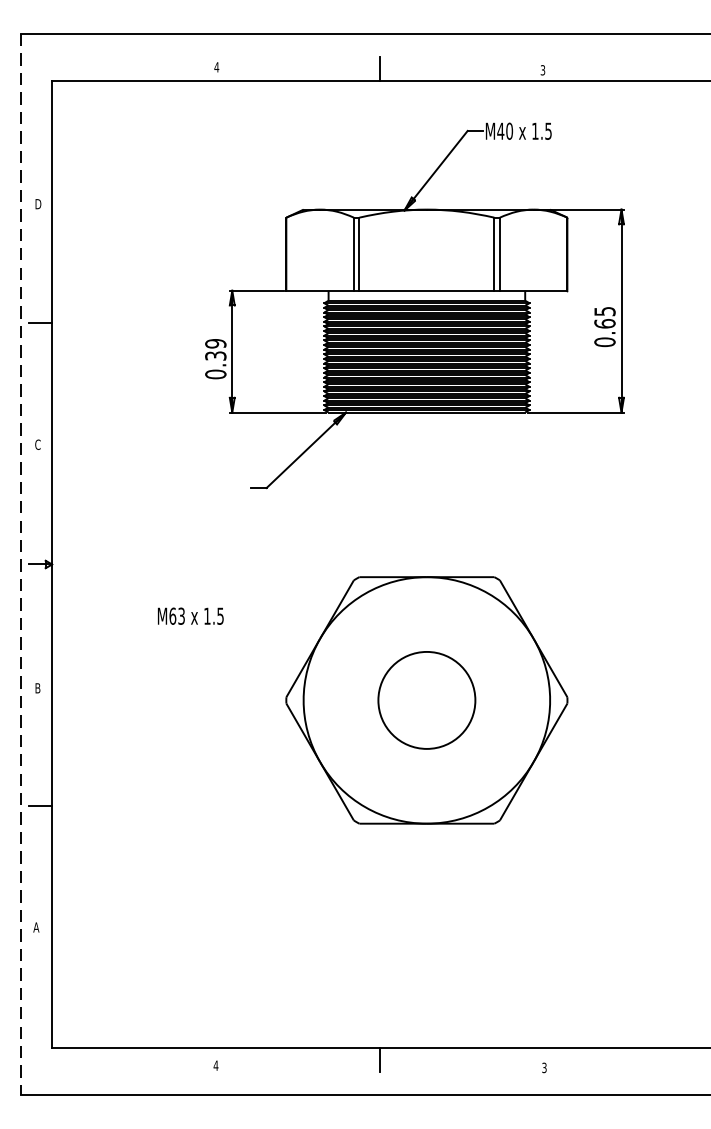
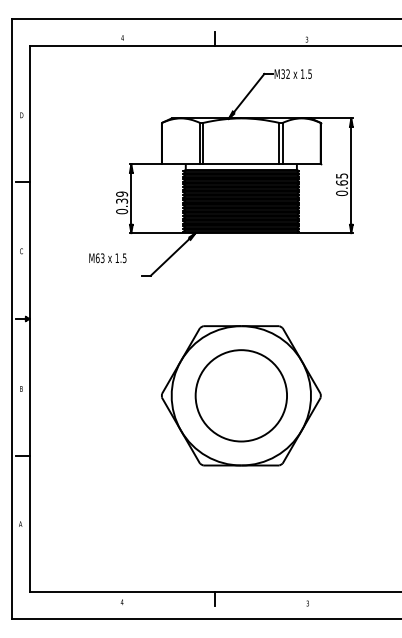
text: (504, 130) -> (285, 73), M40 -> M32
line: (20, 565) -> (11, 319), dashed -> solid
text: (190, 616) -> (107, 258), moved
circle: (427, 699) -> (241, 395), size x1.67

